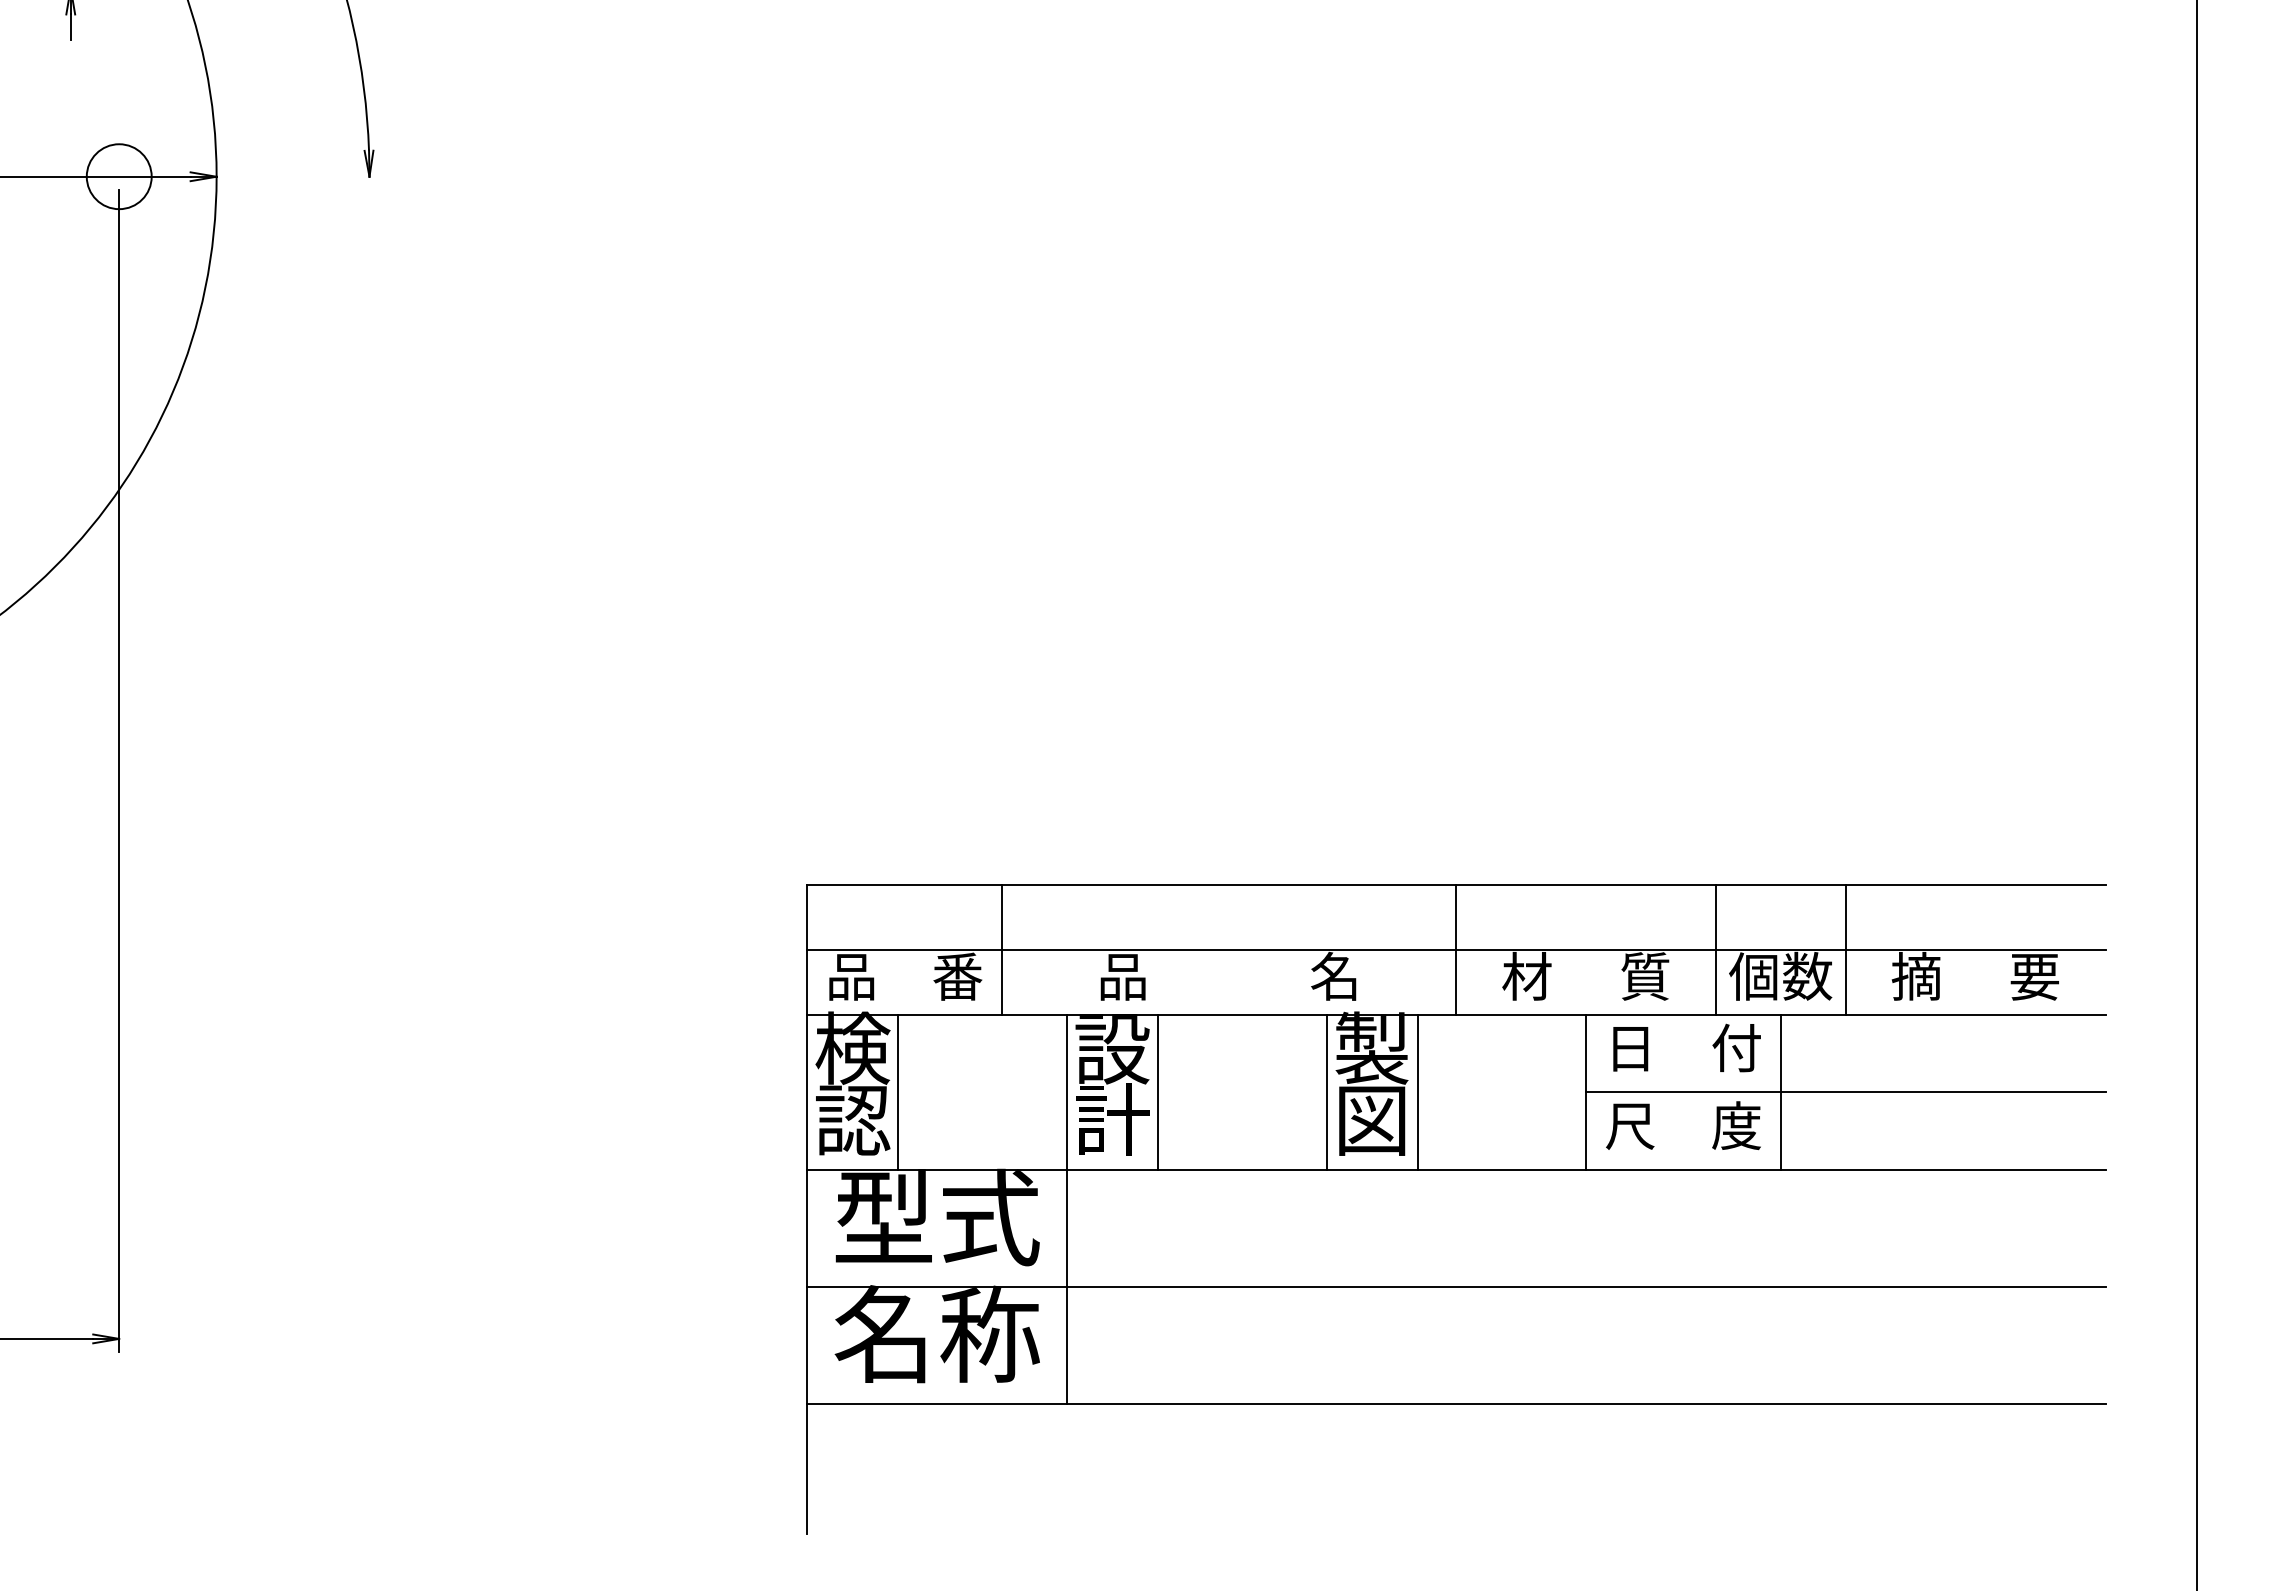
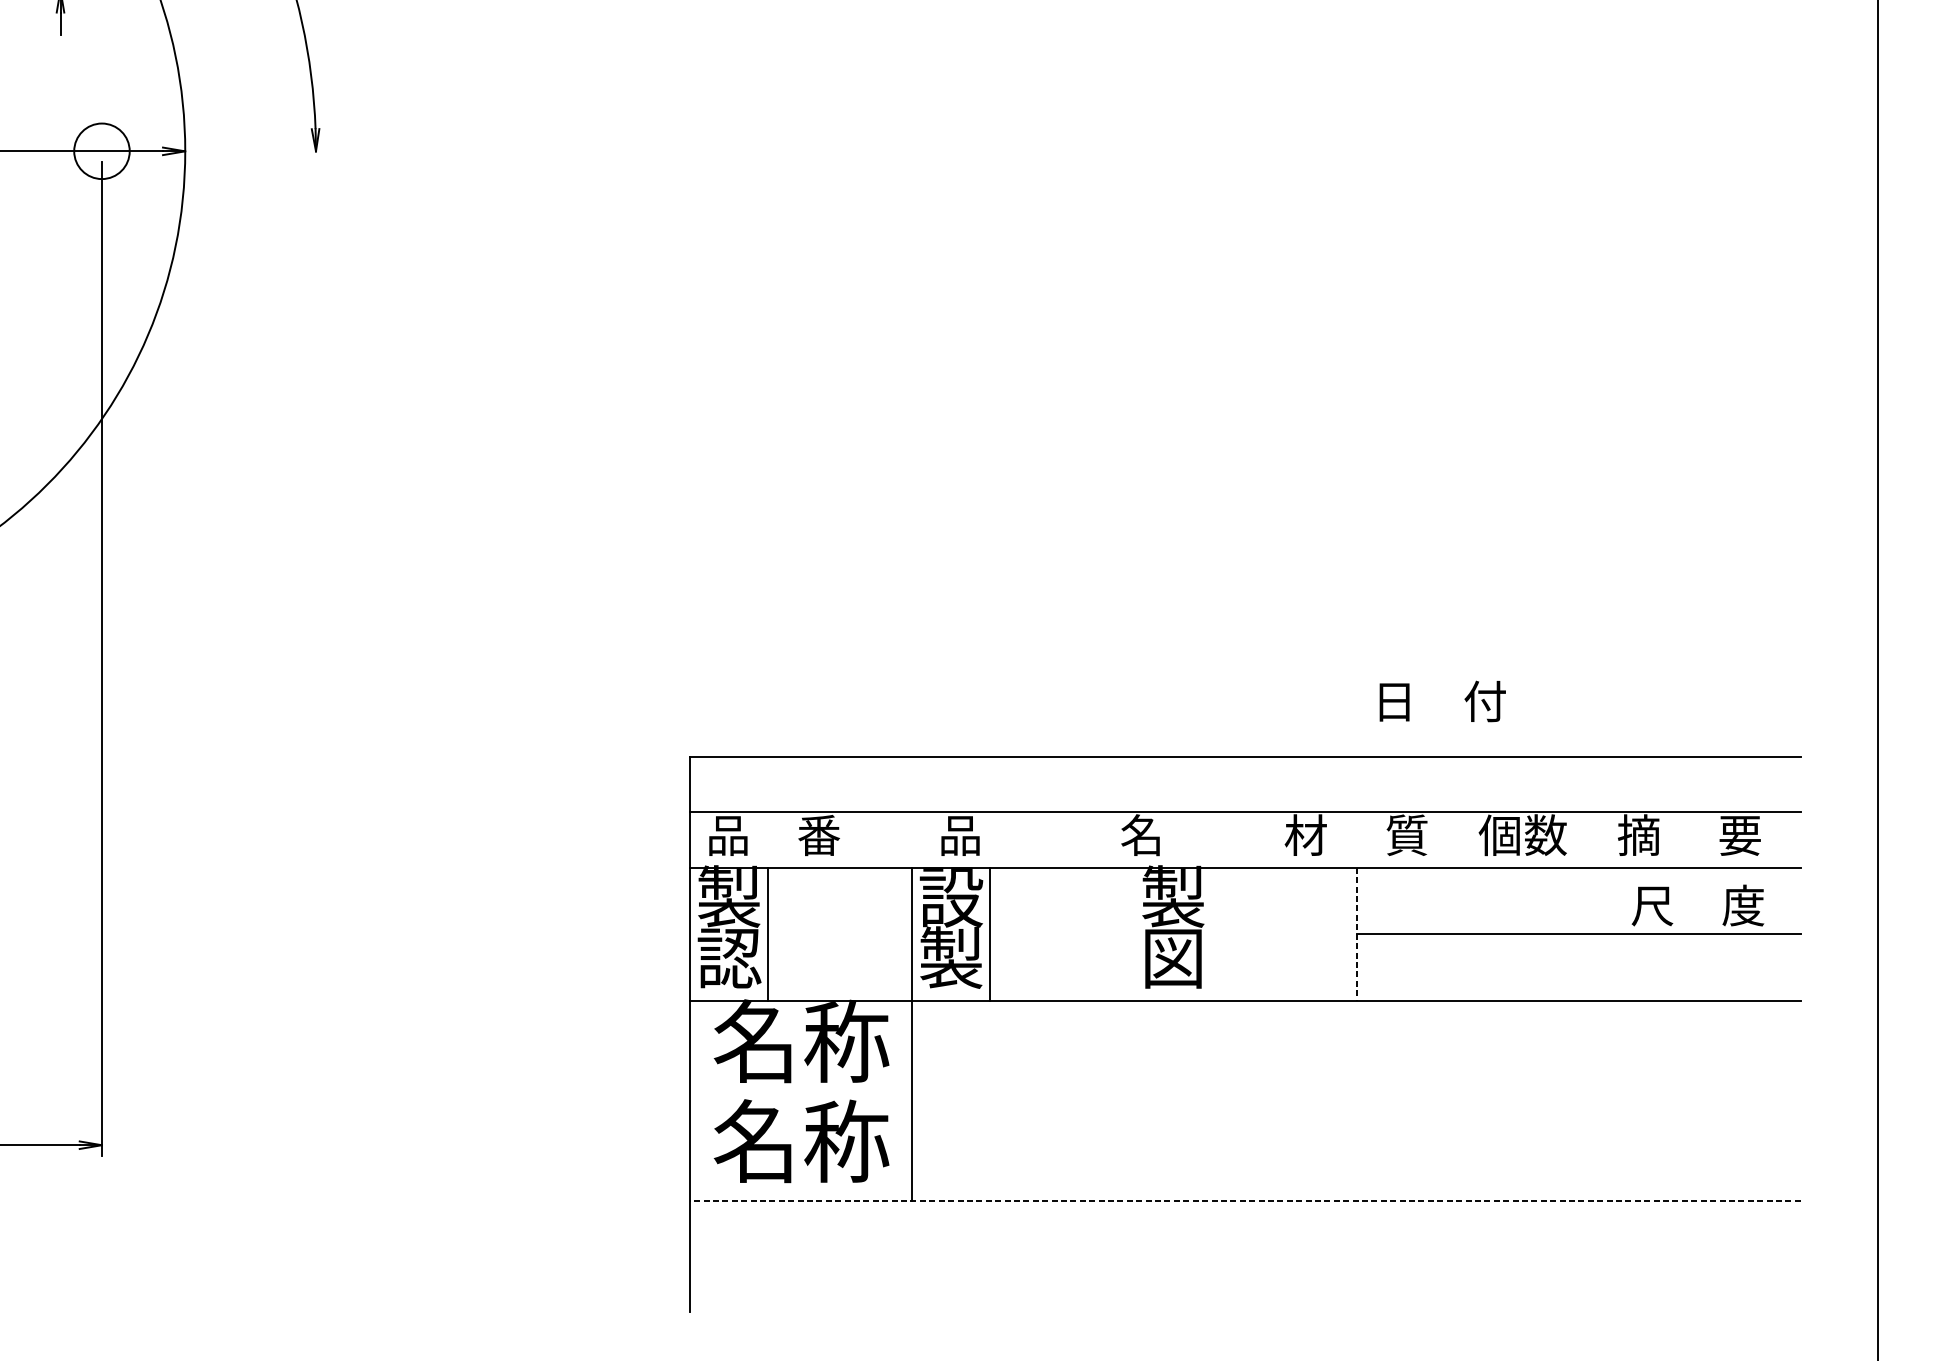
line: (1002, 949) -> (857, 812), removed
line: (1456, 949) -> (1245, 812), removed
line: (1716, 949) -> (1467, 812), removed
line: (1845, 949) -> (1578, 812), removed
text: (852, 1047) -> (729, 896), 検 -> 製
text: (1686, 1047) -> (1442, 701), moved
line: (1326, 1092) -> (1134, 934), removed
line: (1417, 1092) -> (1212, 934), removed
line: (1586, 1092) -> (1356, 934), solid -> dashed
line: (1781, 1092) -> (1523, 934), removed
text: (1112, 1119) -> (951, 957), 計 -> 製
text: (1683, 1125) -> (1697, 905), moved
text: (936, 1217) -> (800, 1041), 型式 -> 名称
line: (1456, 1287) -> (1245, 1101), removed
line: (1455, 1404) -> (1244, 1201), solid -> dashed

